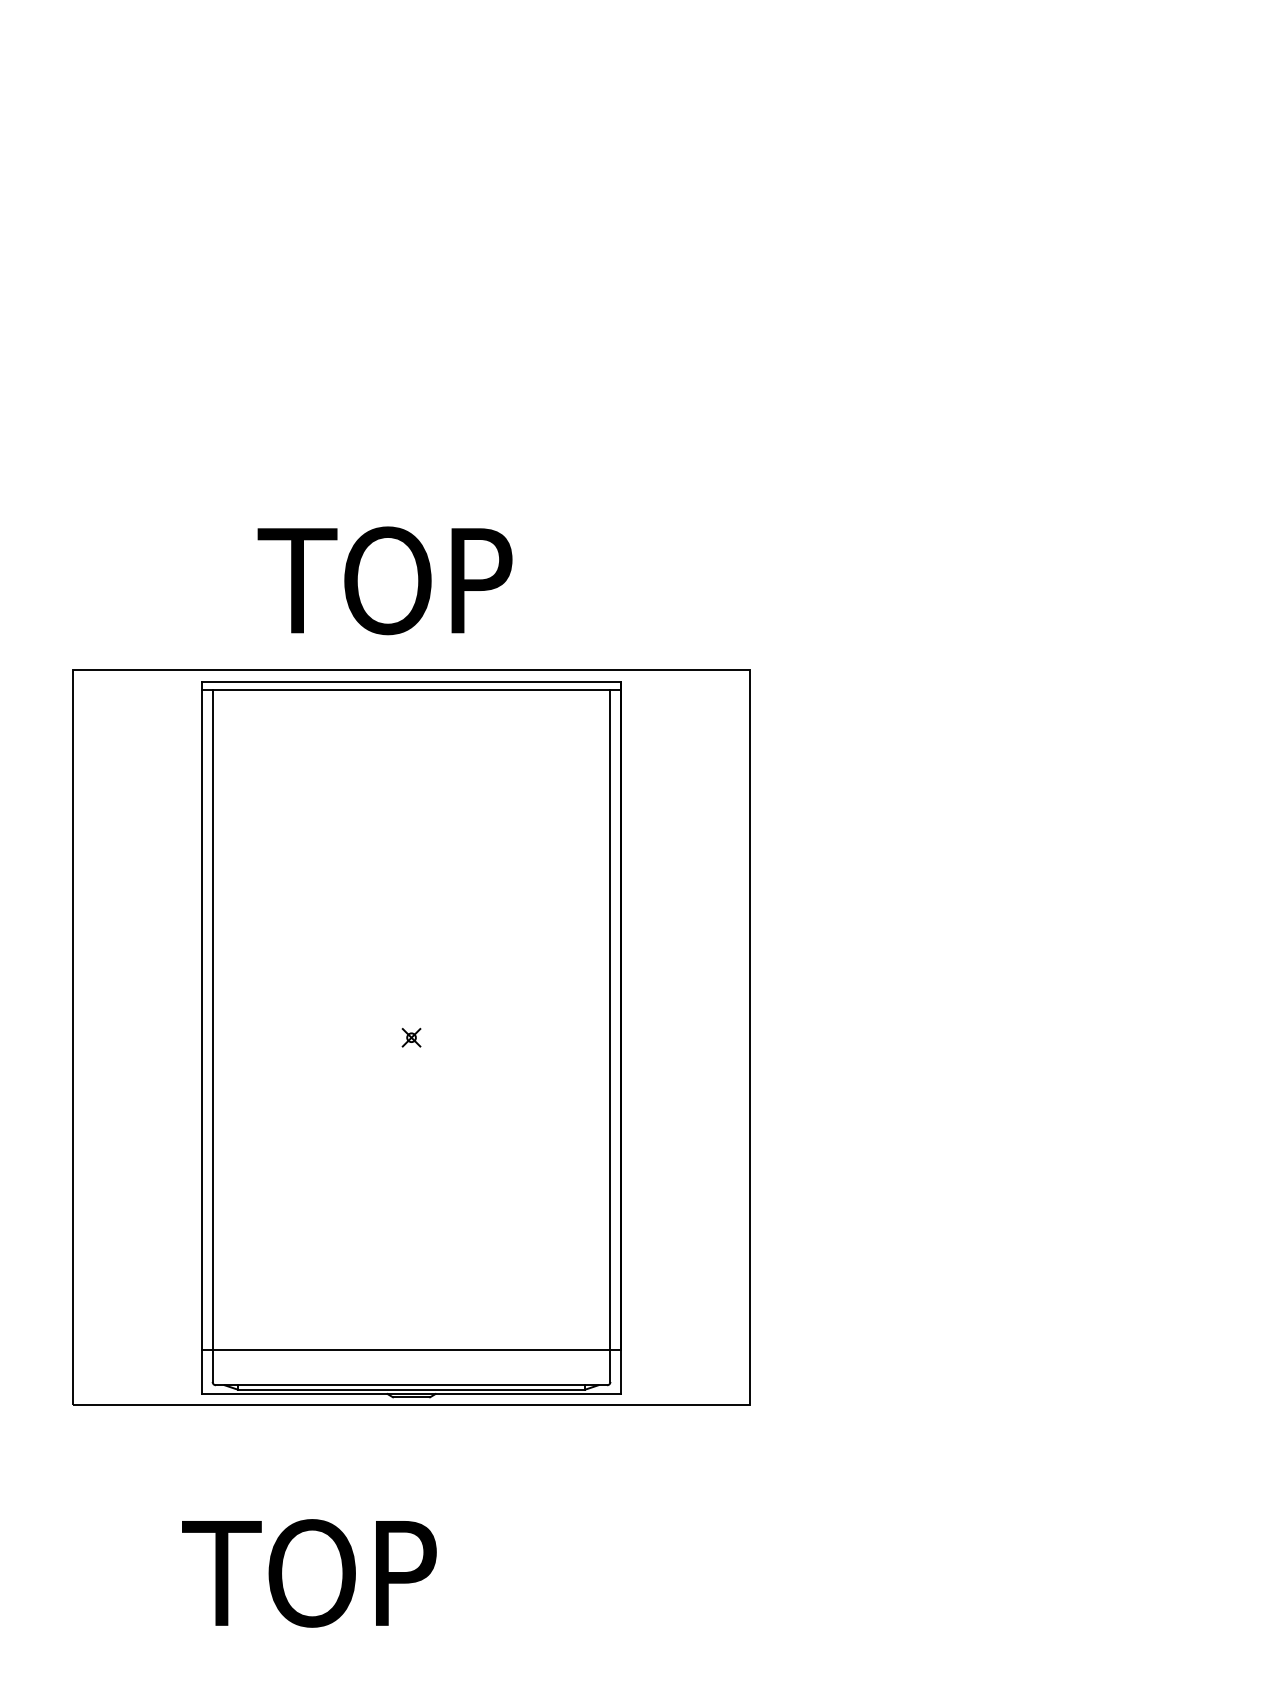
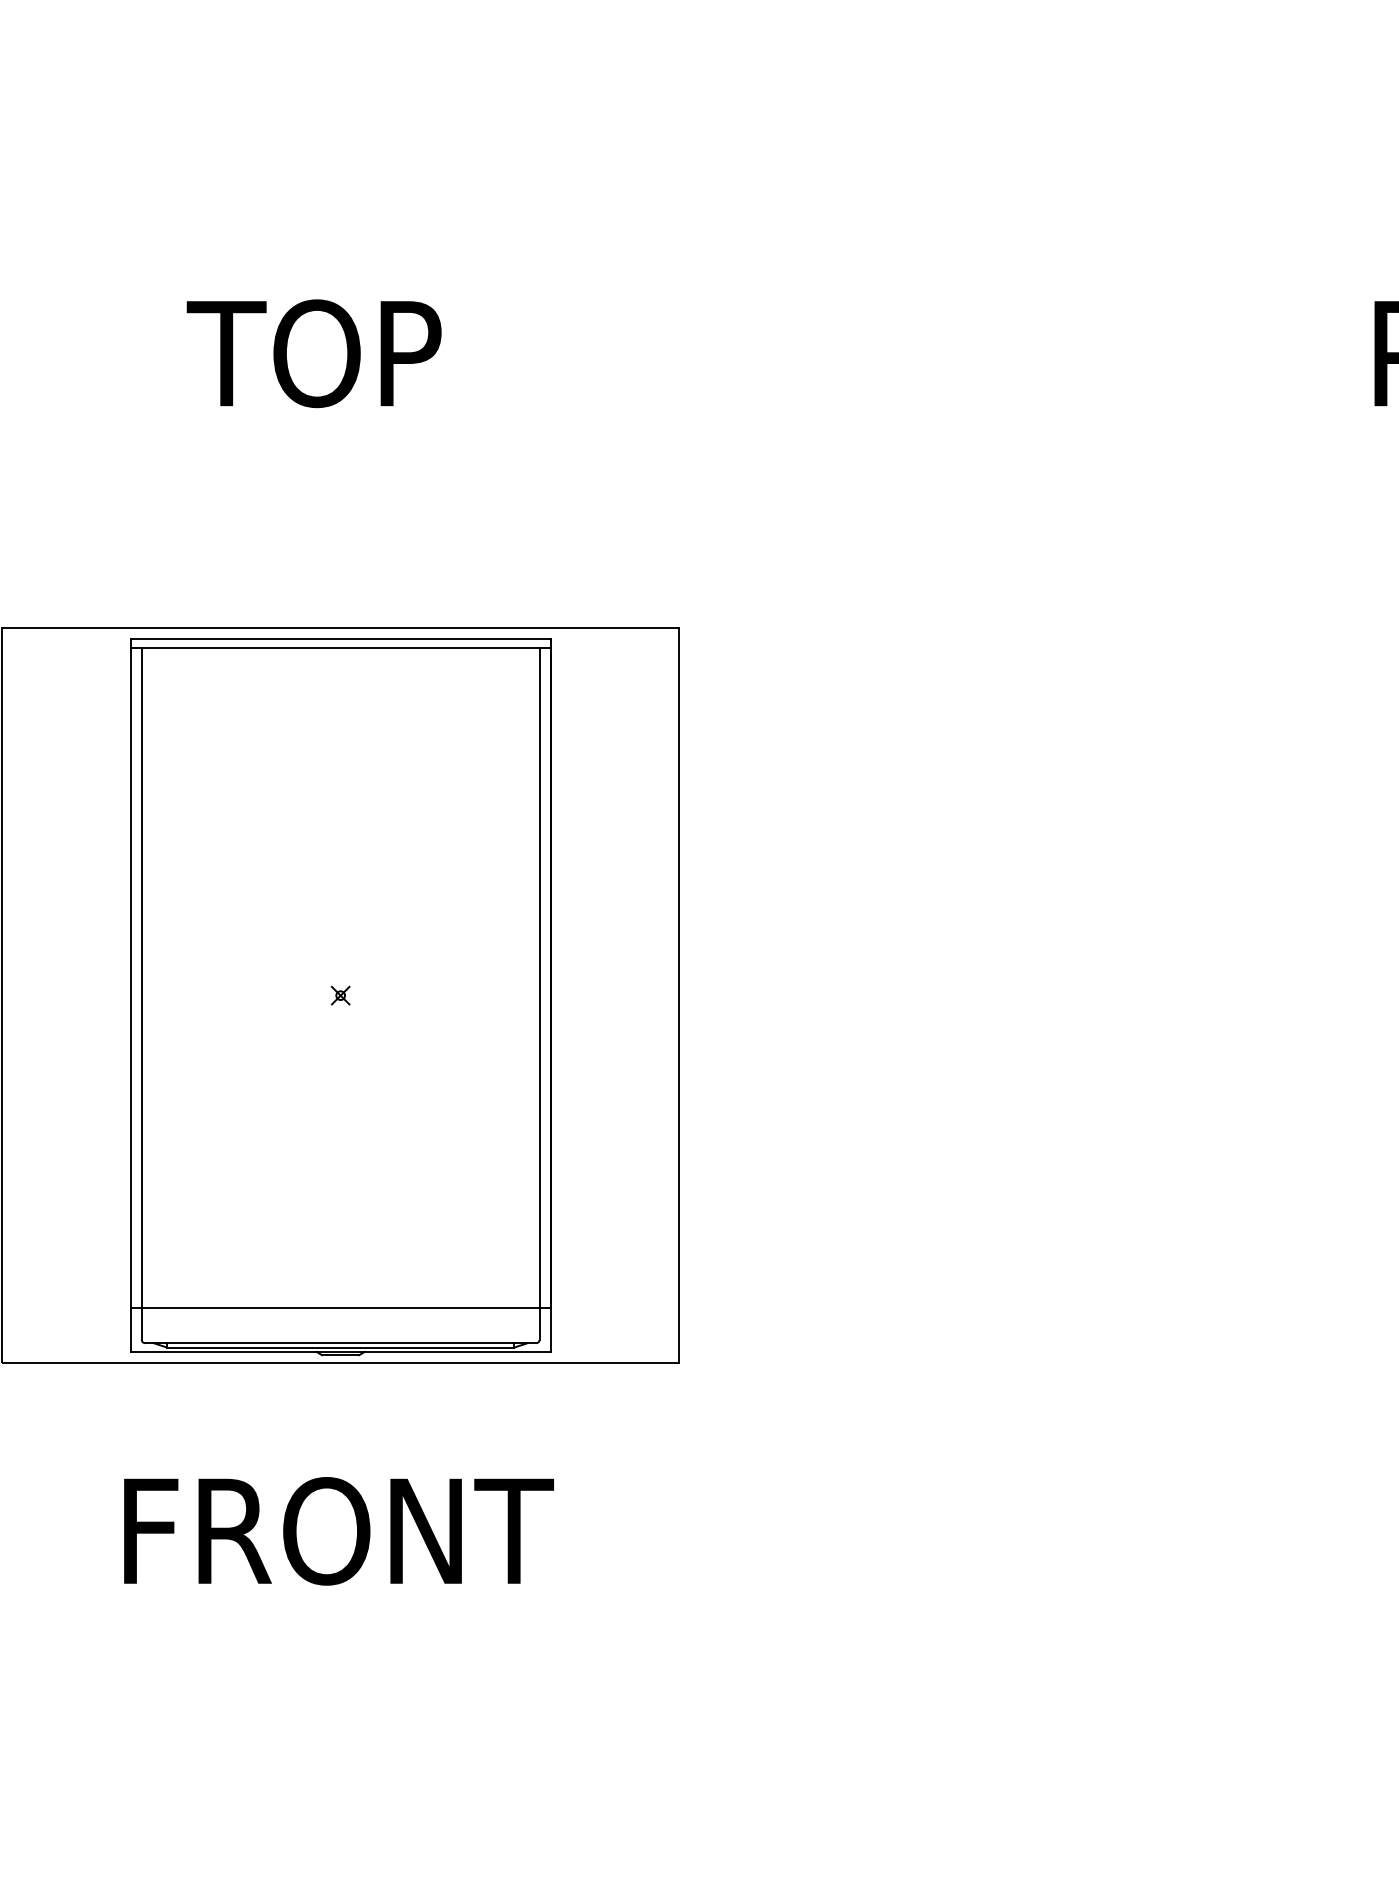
text: (384, 580) -> (313, 353), moved
text: (403, 1573) -> (332, 1531), TOP -> FRONT

